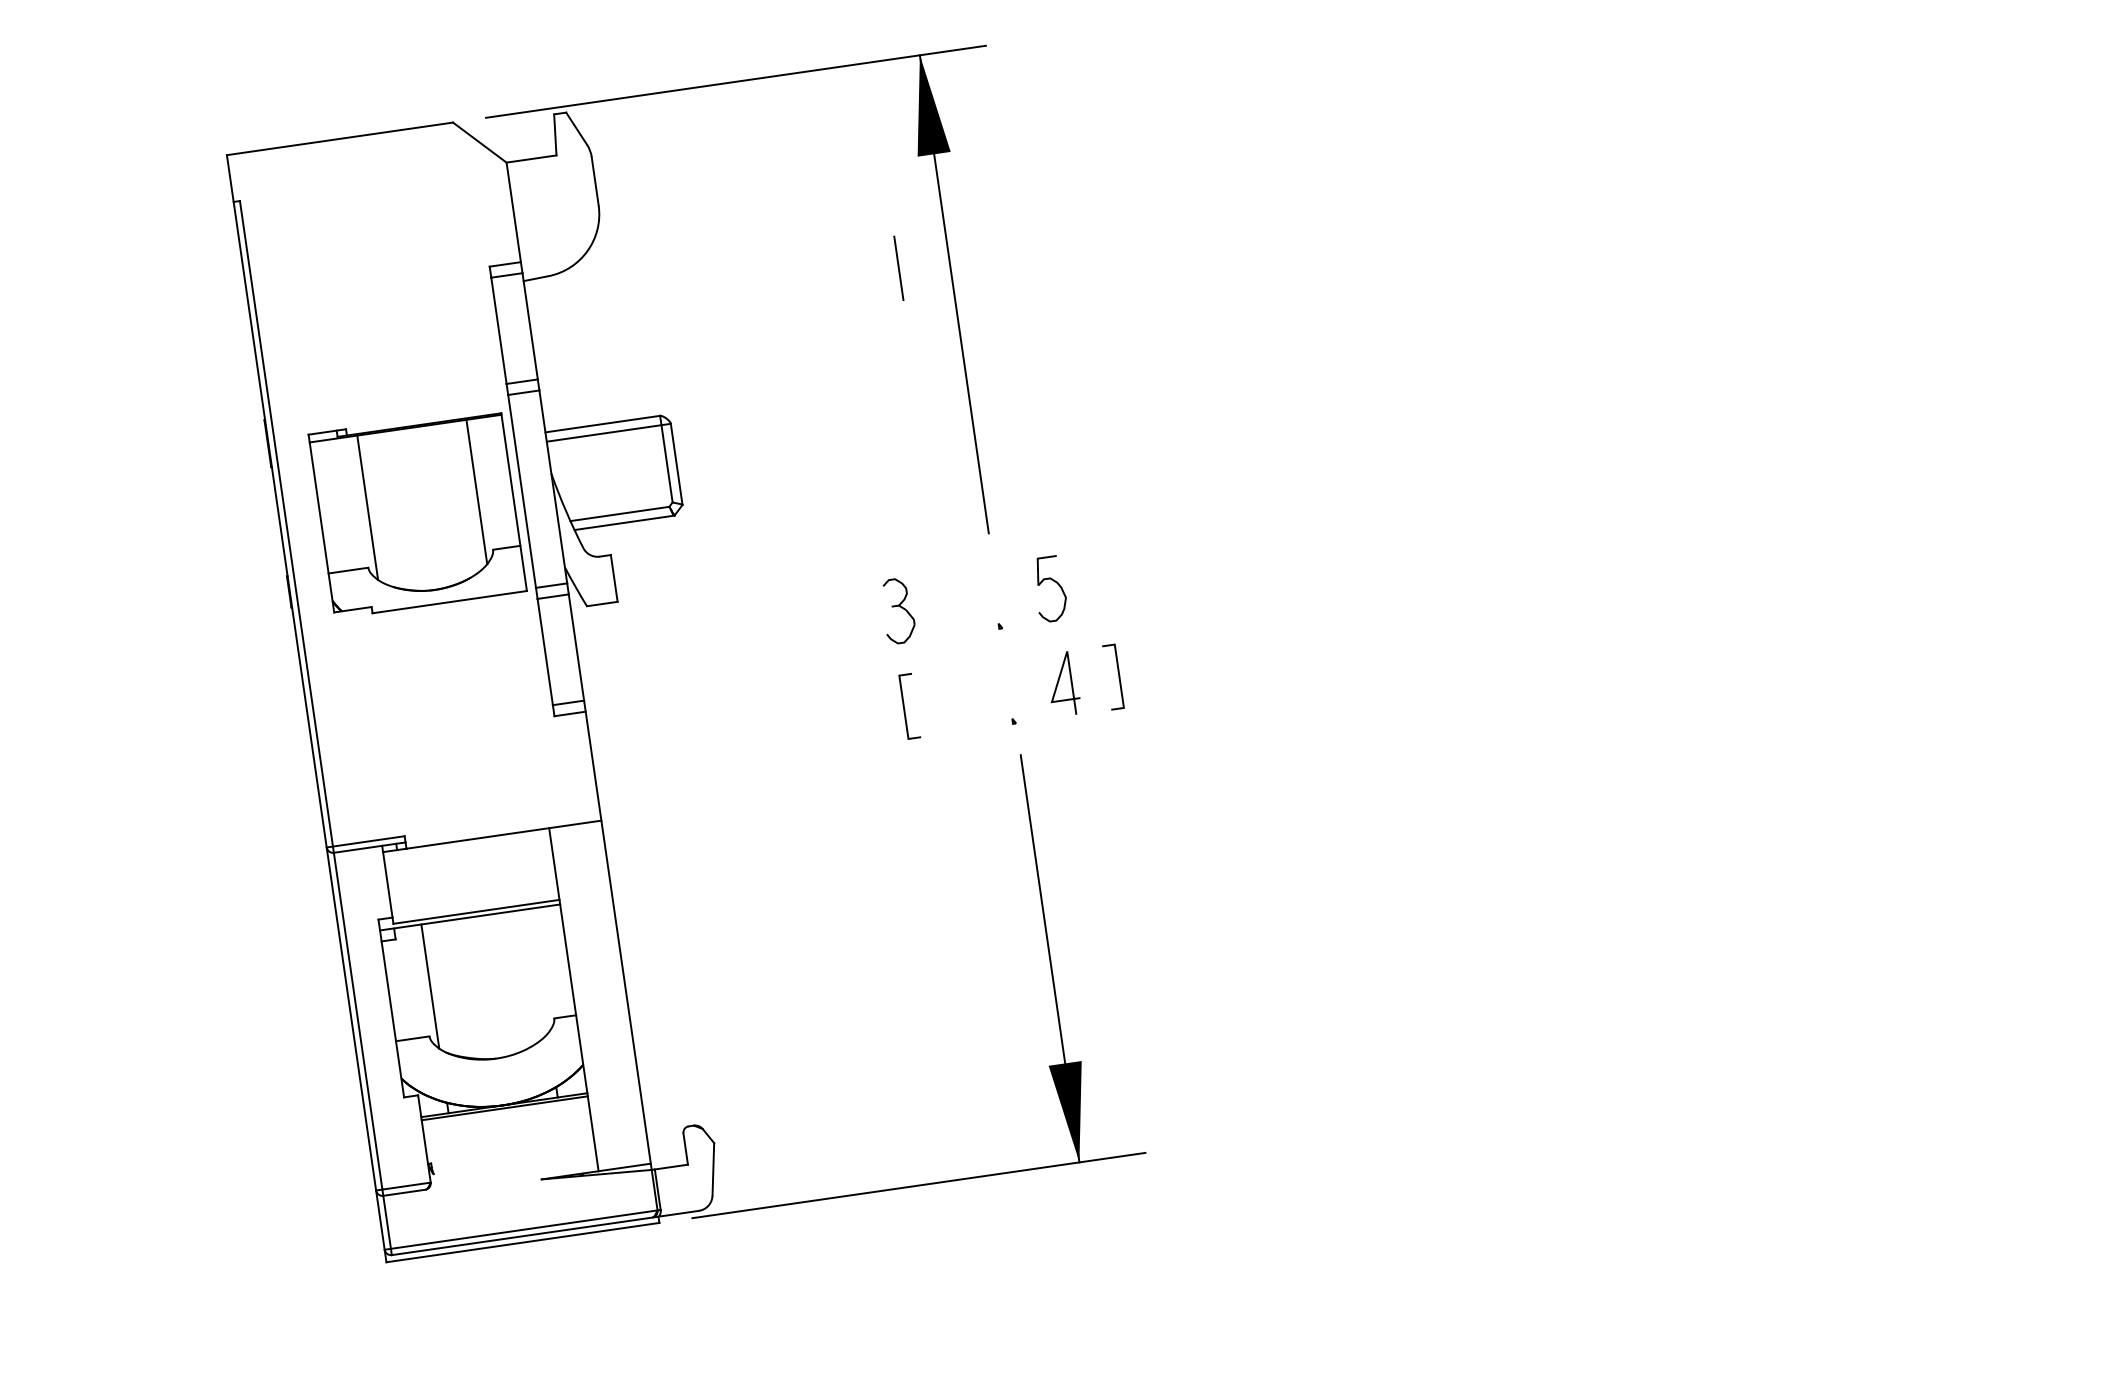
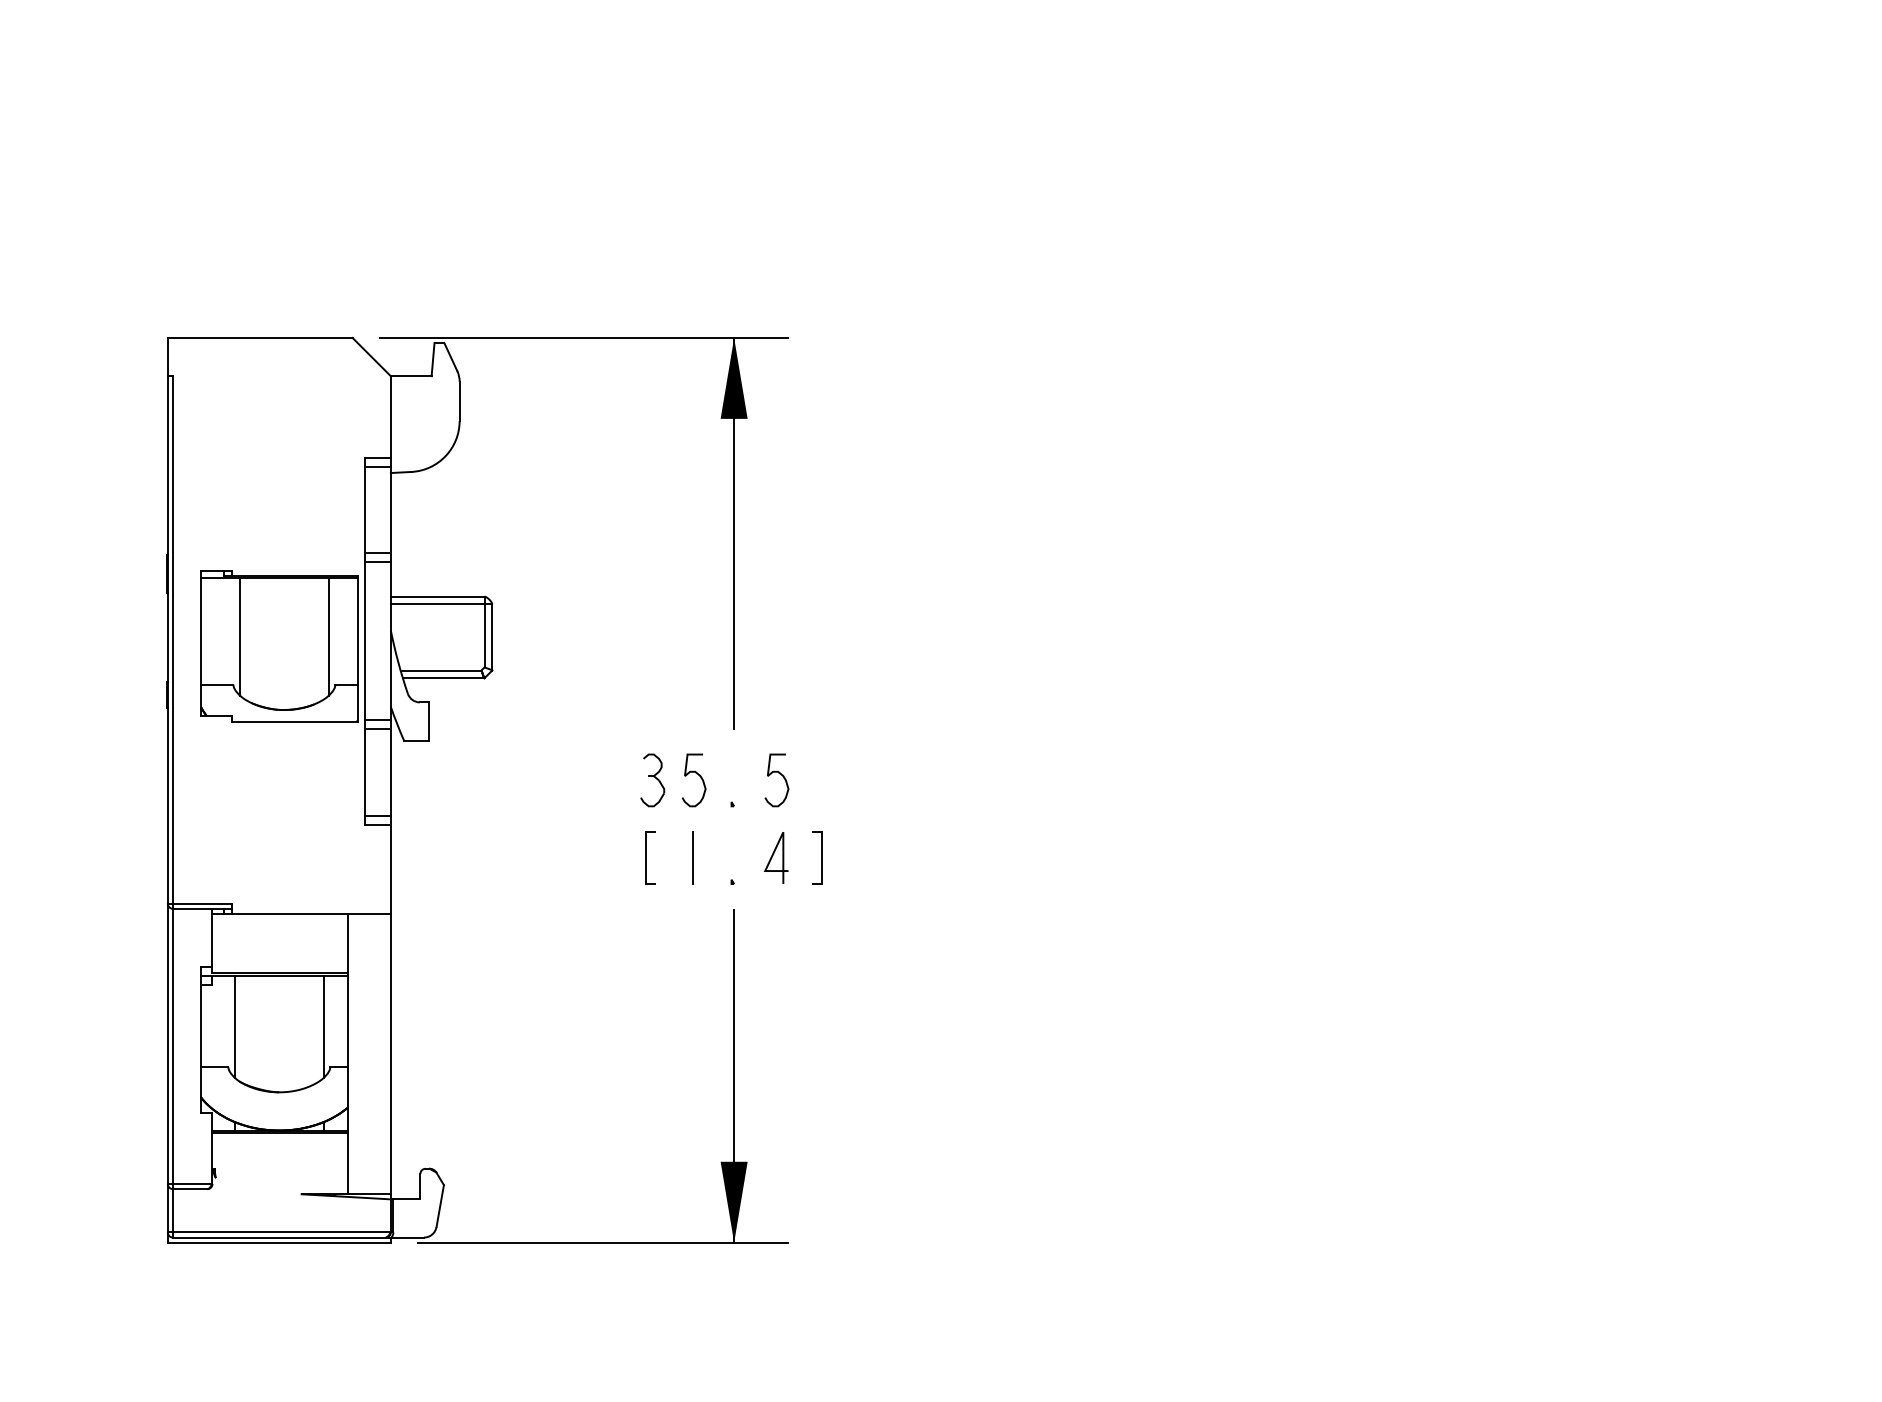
line: (898, 267) -> (692, 857), moved
curve: (950, 596) -> (696, 774), added
line: (538, 970) -> (323, 1026), added

